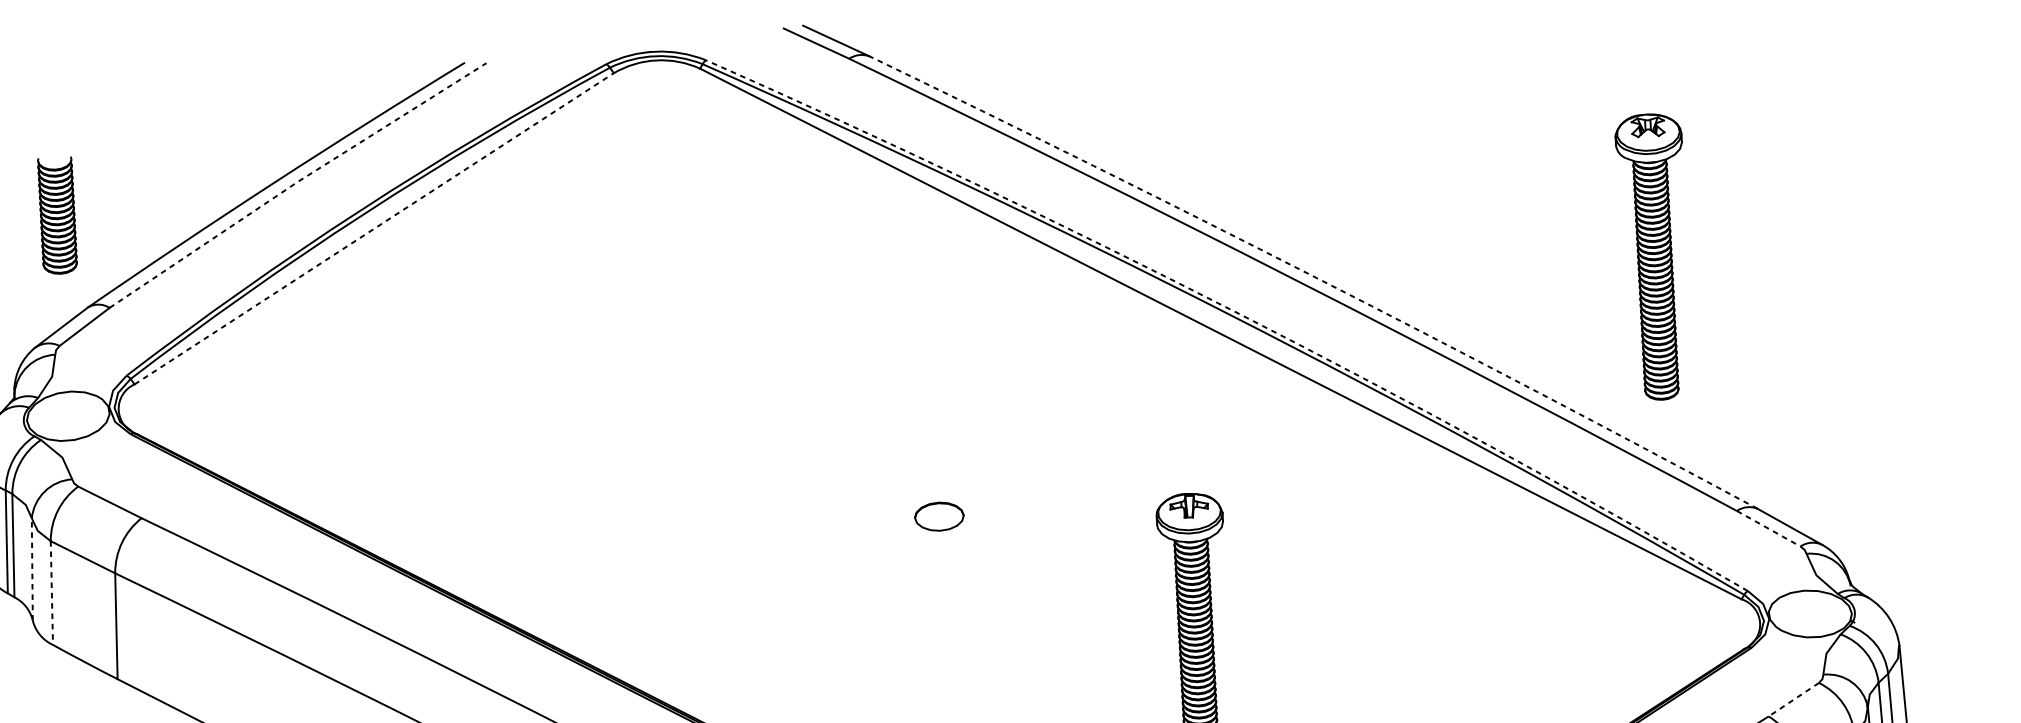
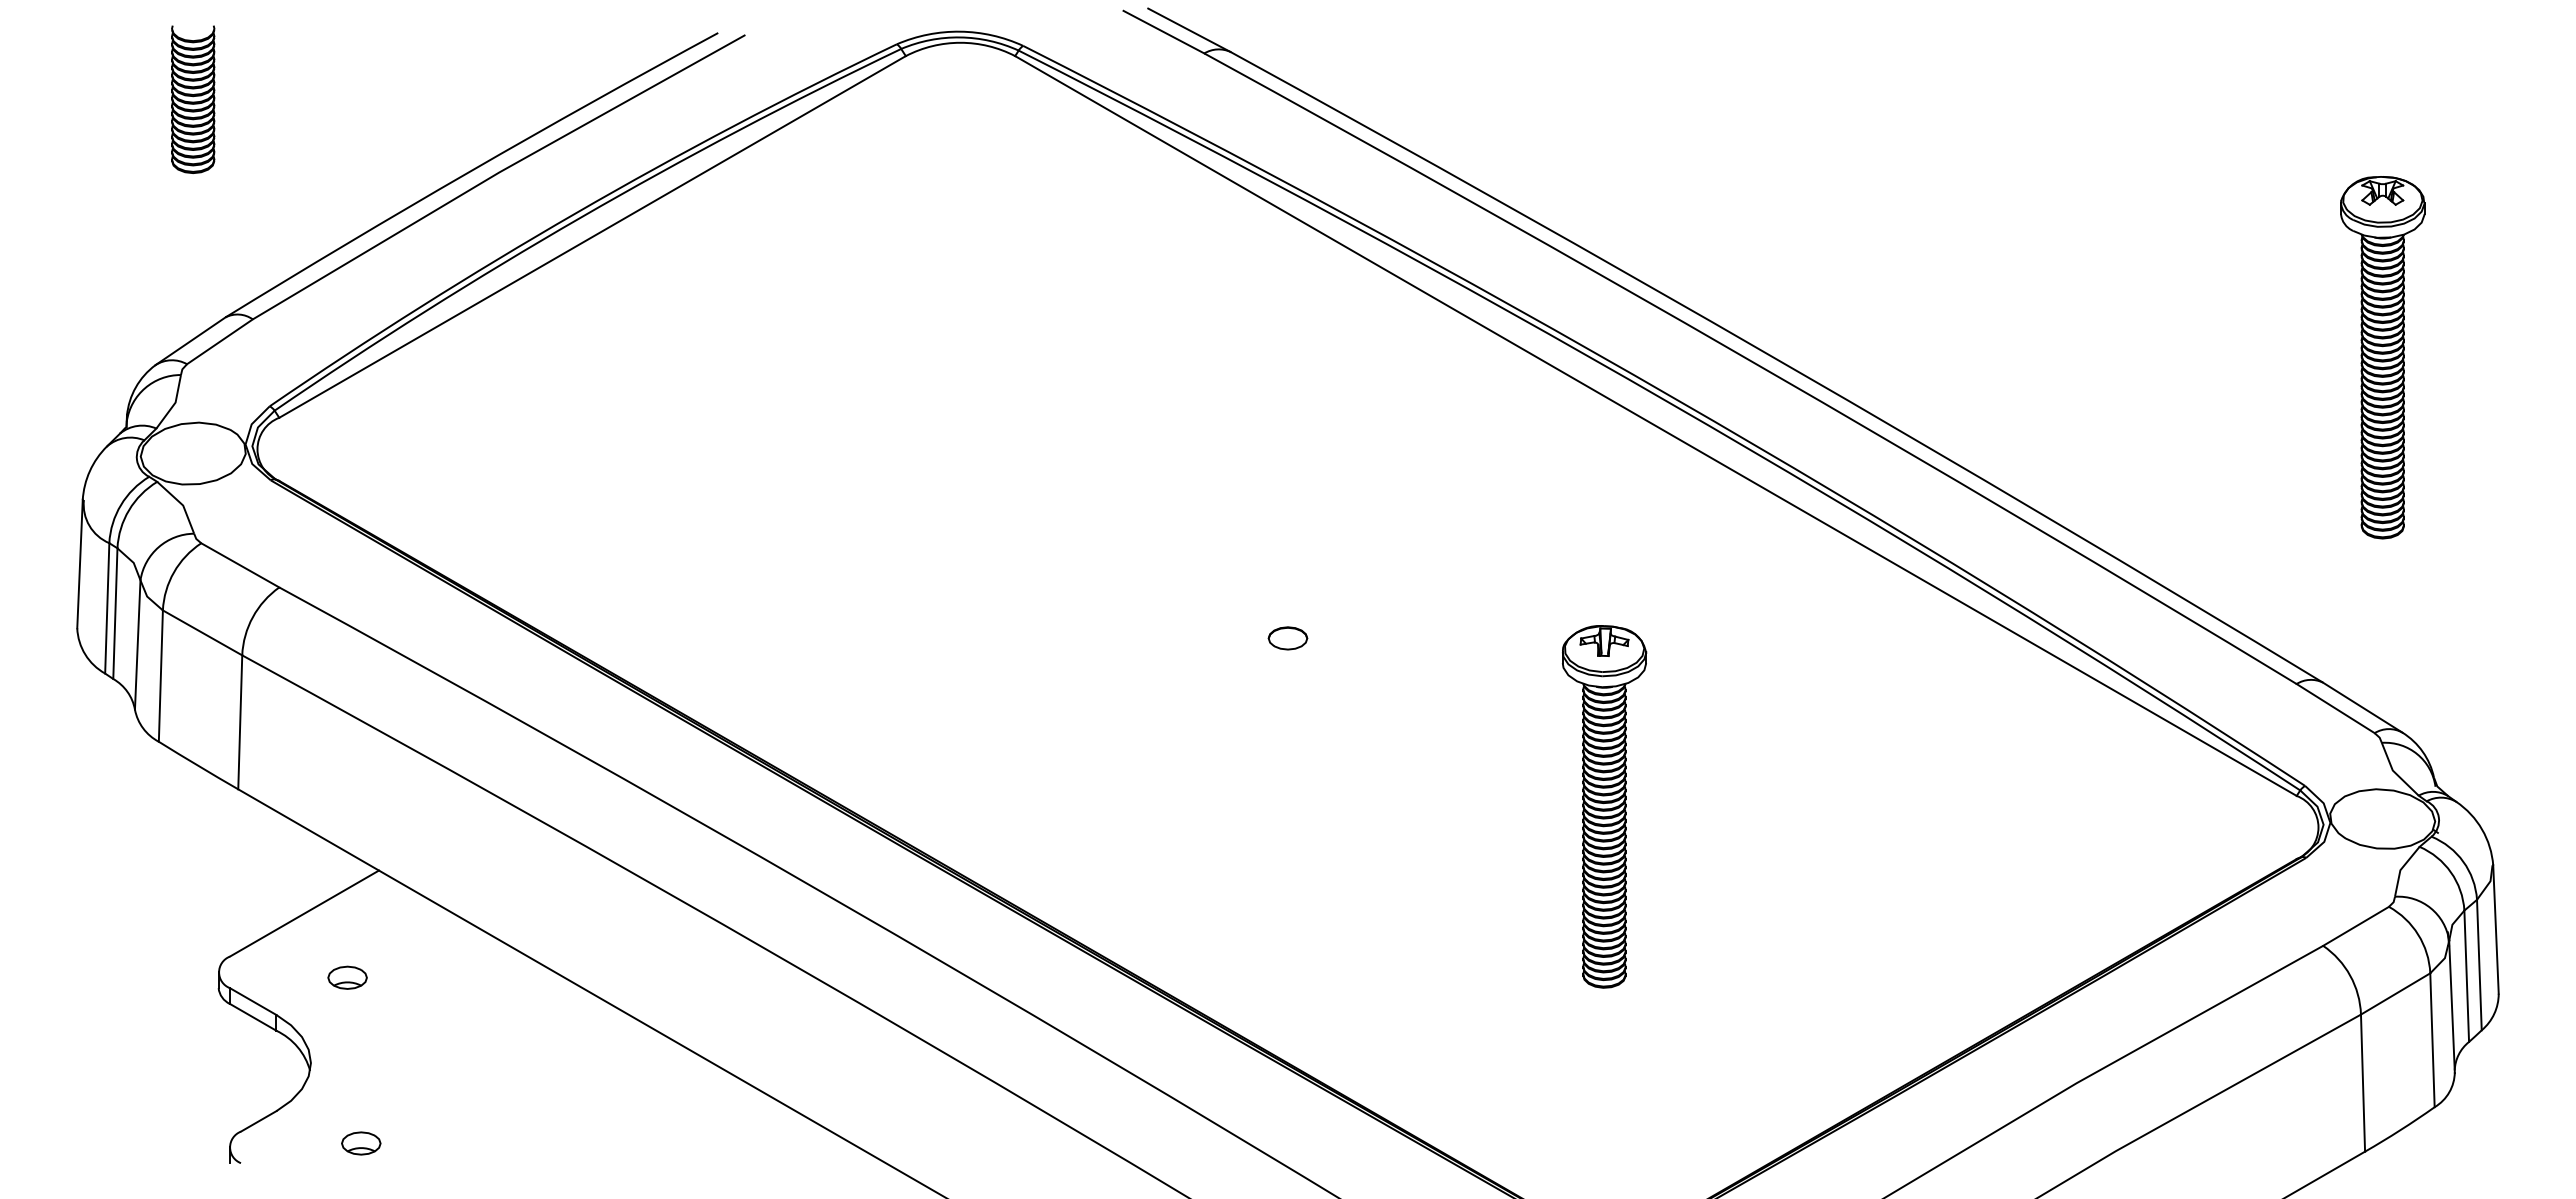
line: (296, 182) -> (497, 173), dashed -> solid
part: (57, 215) -> (193, 99), moved
line: (374, 228) -> (592, 236), dashed -> solid
part: (1654, 257) -> (2382, 357), moved
arc: (1316, 277) -> (1780, 361), dashed -> solid
arc: (1234, 311) -> (1674, 398), dashed -> solid
part: (939, 516) -> (1287, 638), size x0.62
line: (1769, 528) -> (2336, 708), dashed -> solid
line: (32, 569) -> (137, 644), dashed -> solid
line: (51, 593) -> (160, 676), dashed -> solid
line: (1793, 699) -> (2355, 926), dashed -> solid

